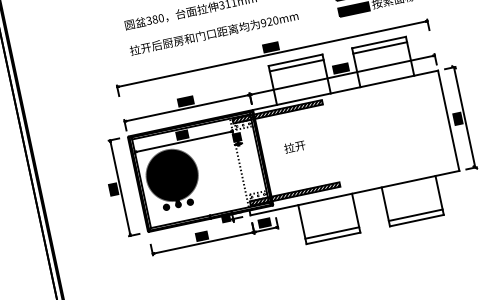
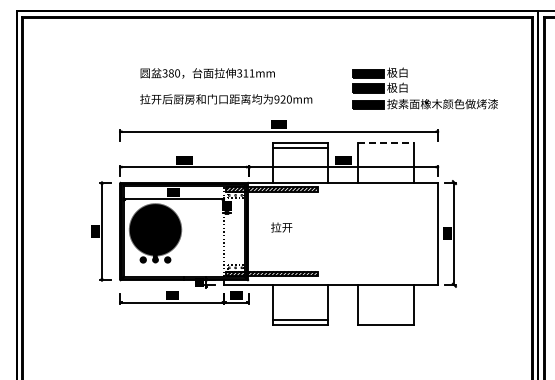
line: (379, 42) -> (386, 142), solid -> dashed
line: (379, 48) -> (385, 148), removed
line: (415, 215) -> (385, 319), removed

